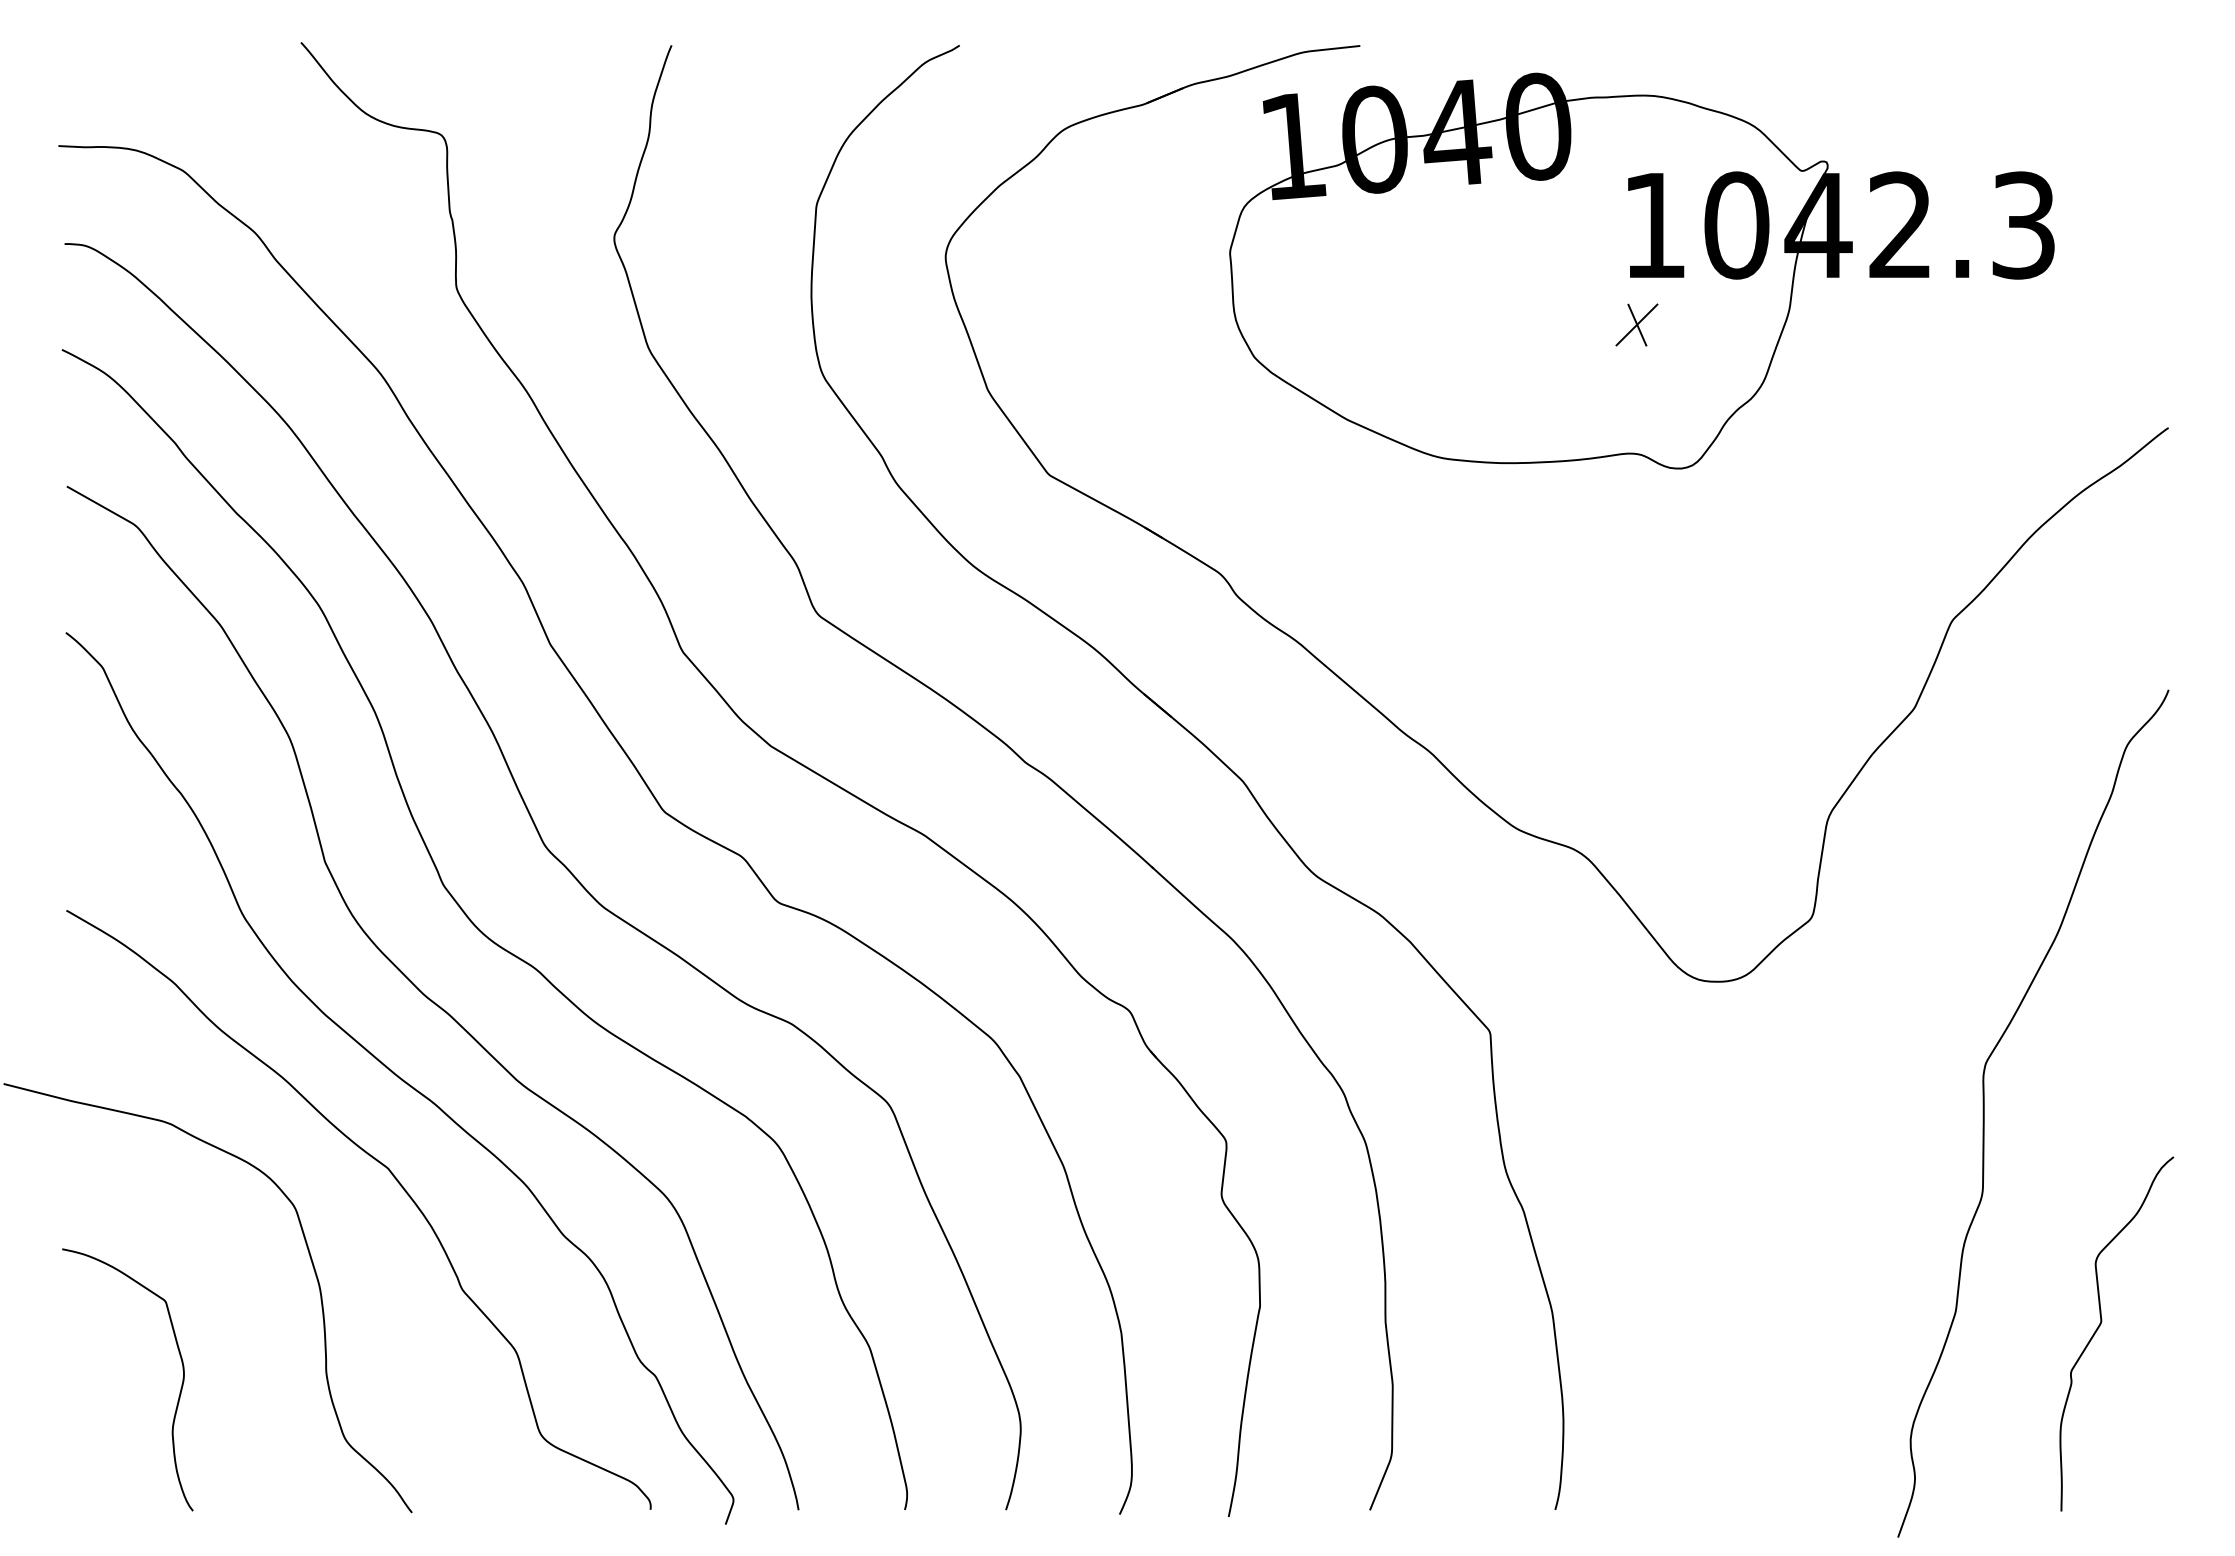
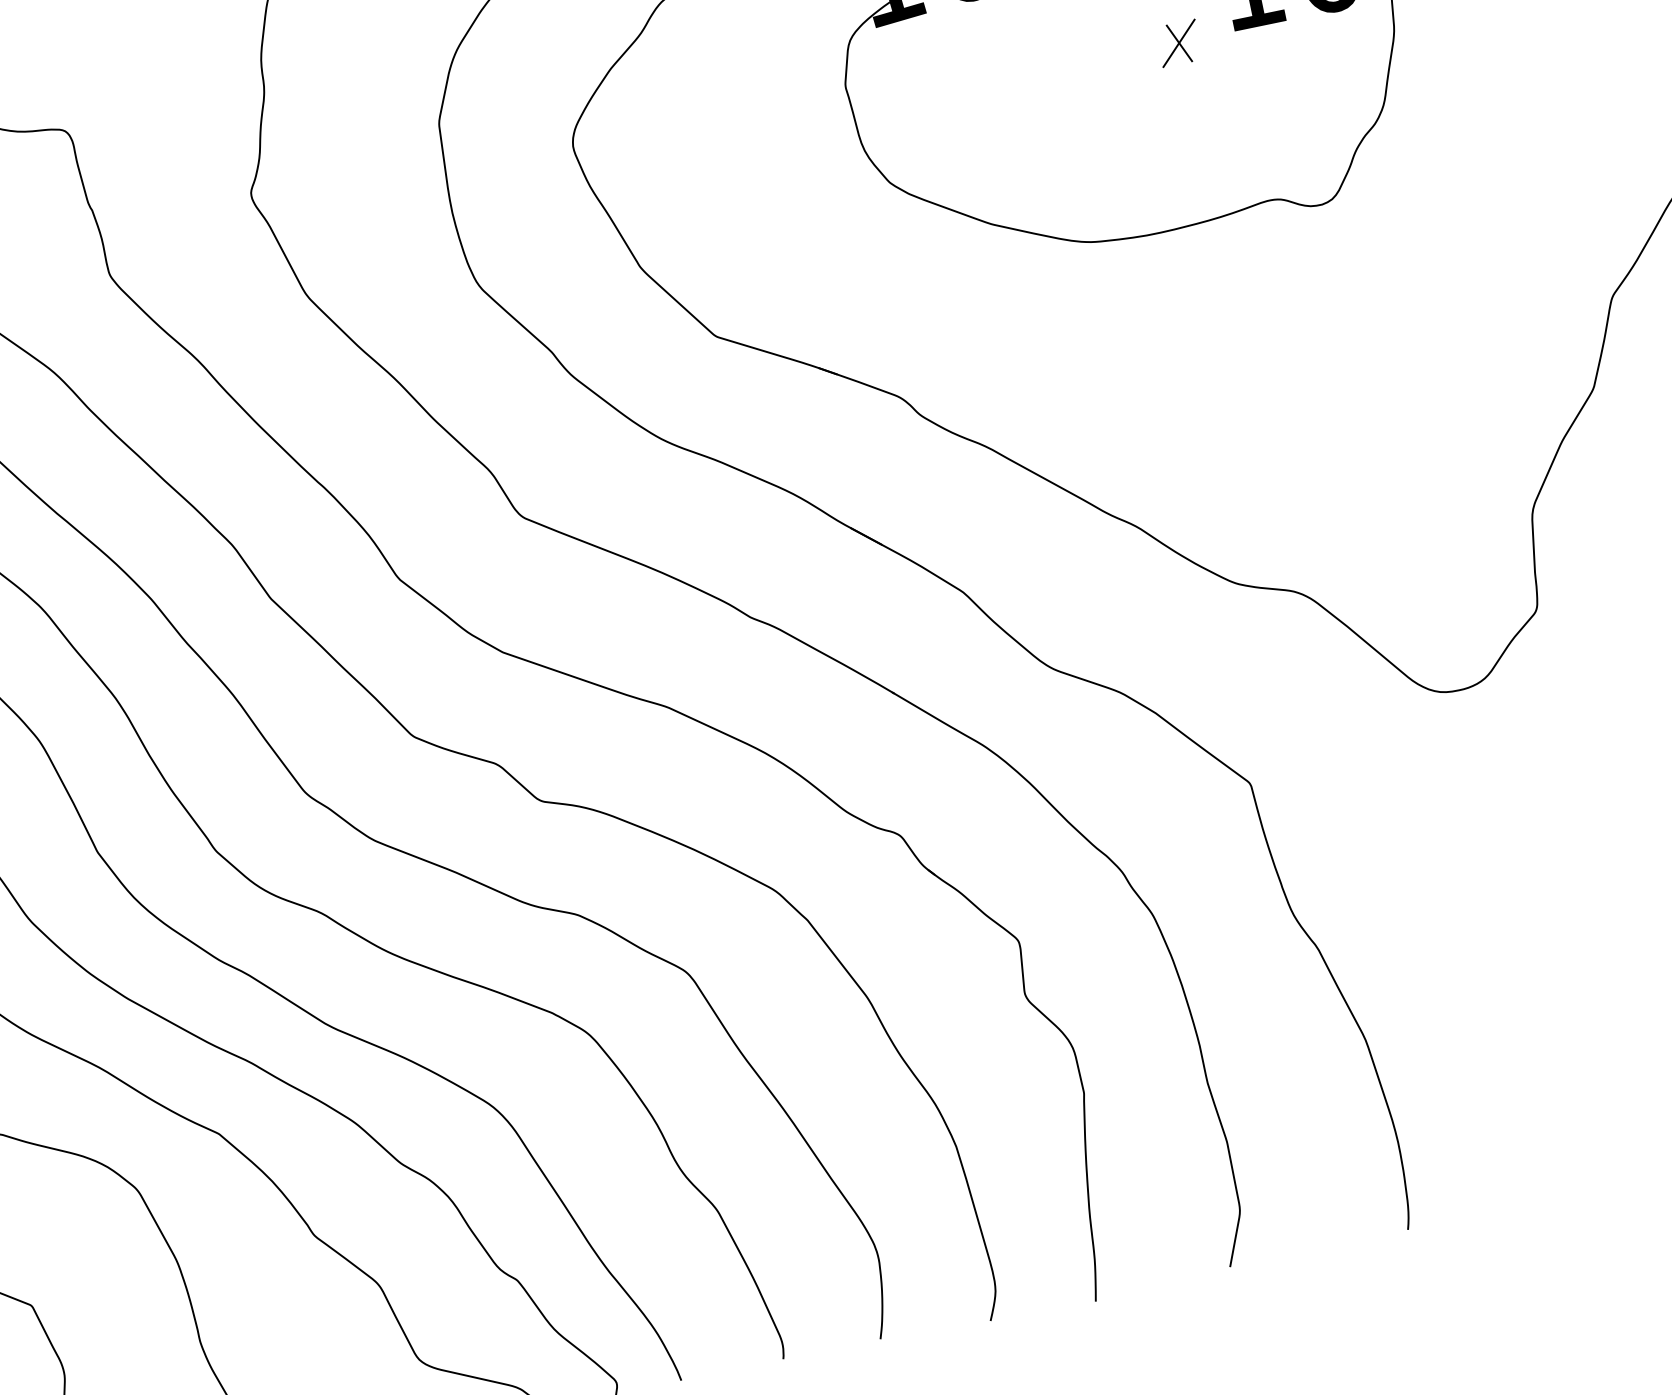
part: (1636, 324) -> (1178, 42), moved

